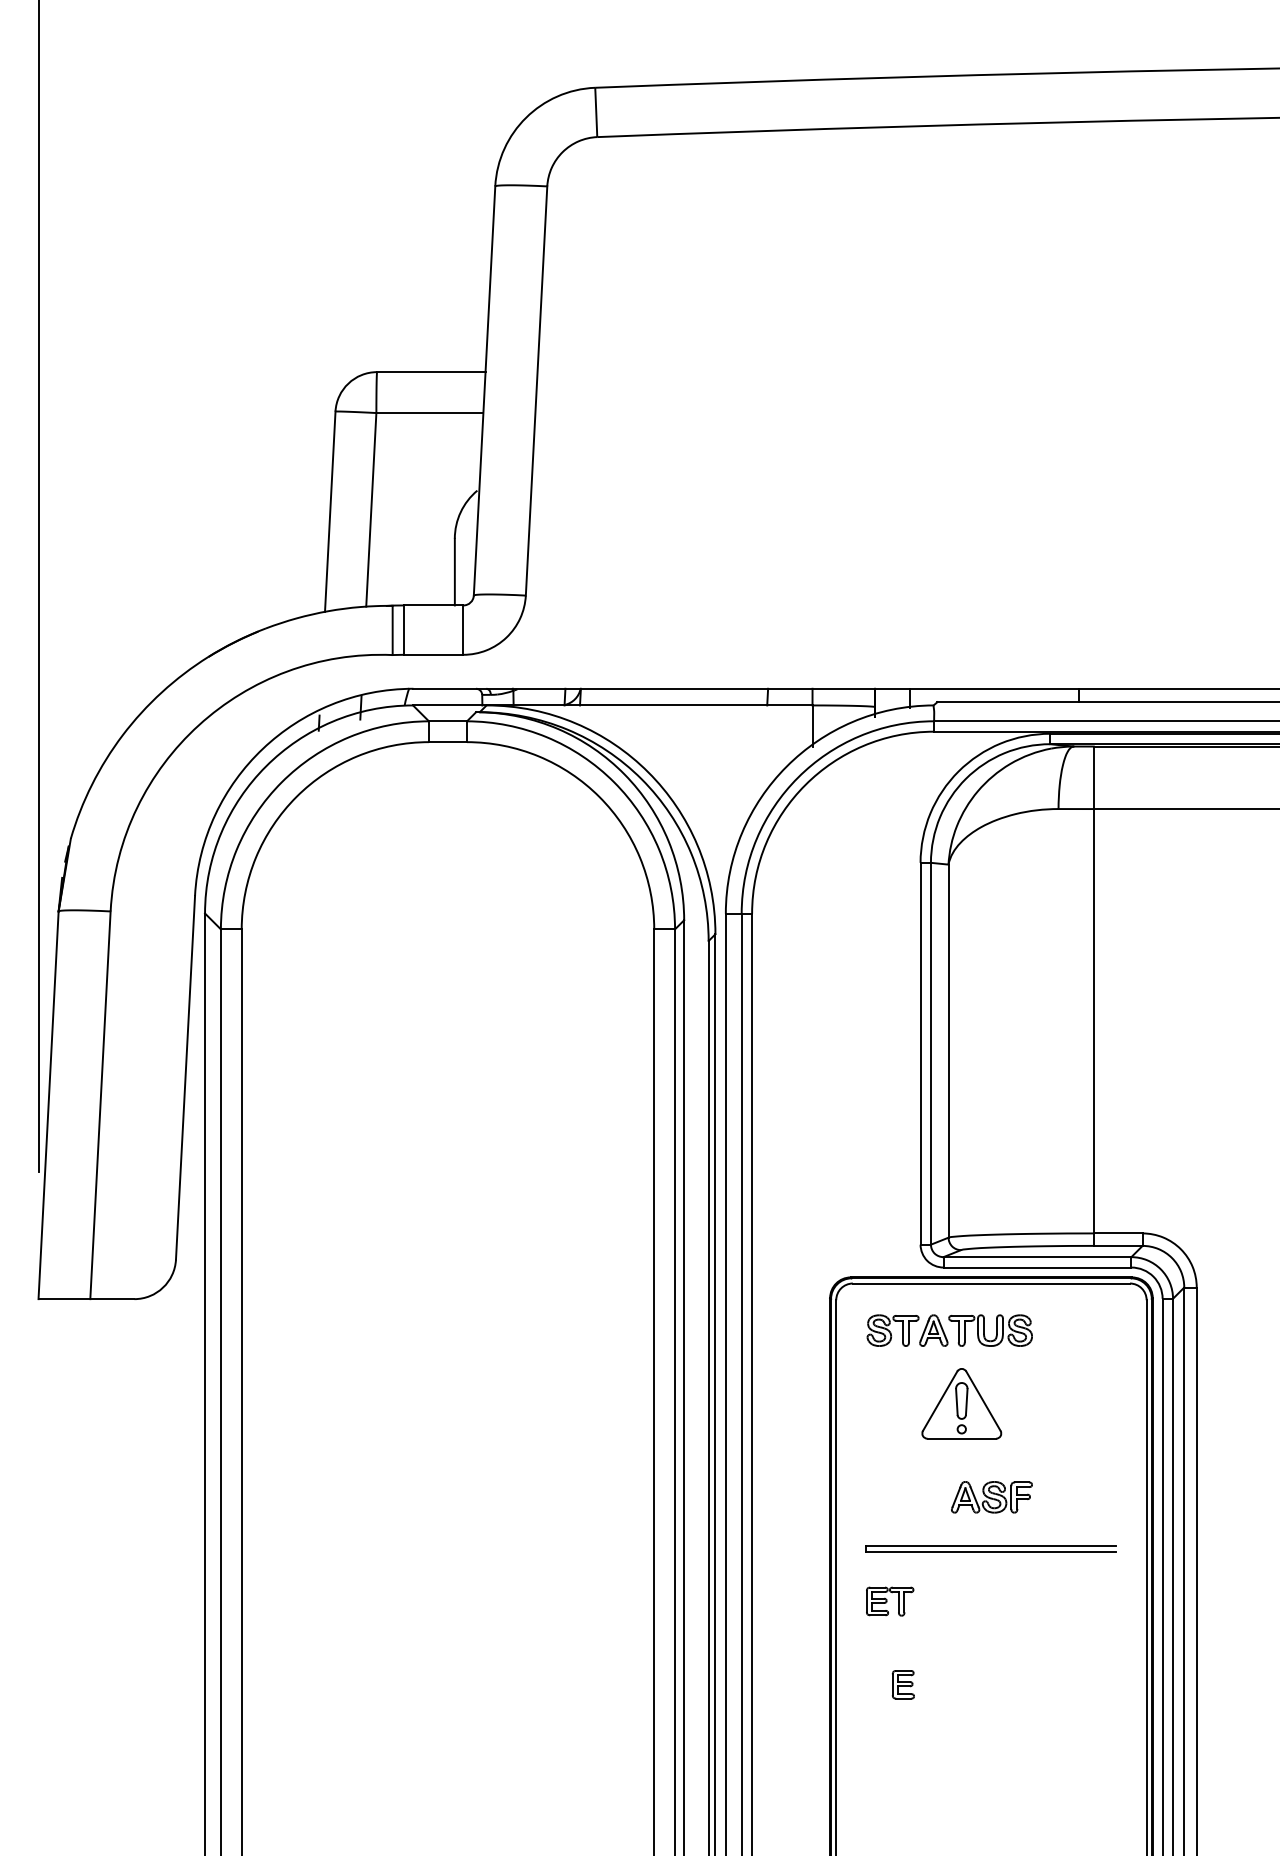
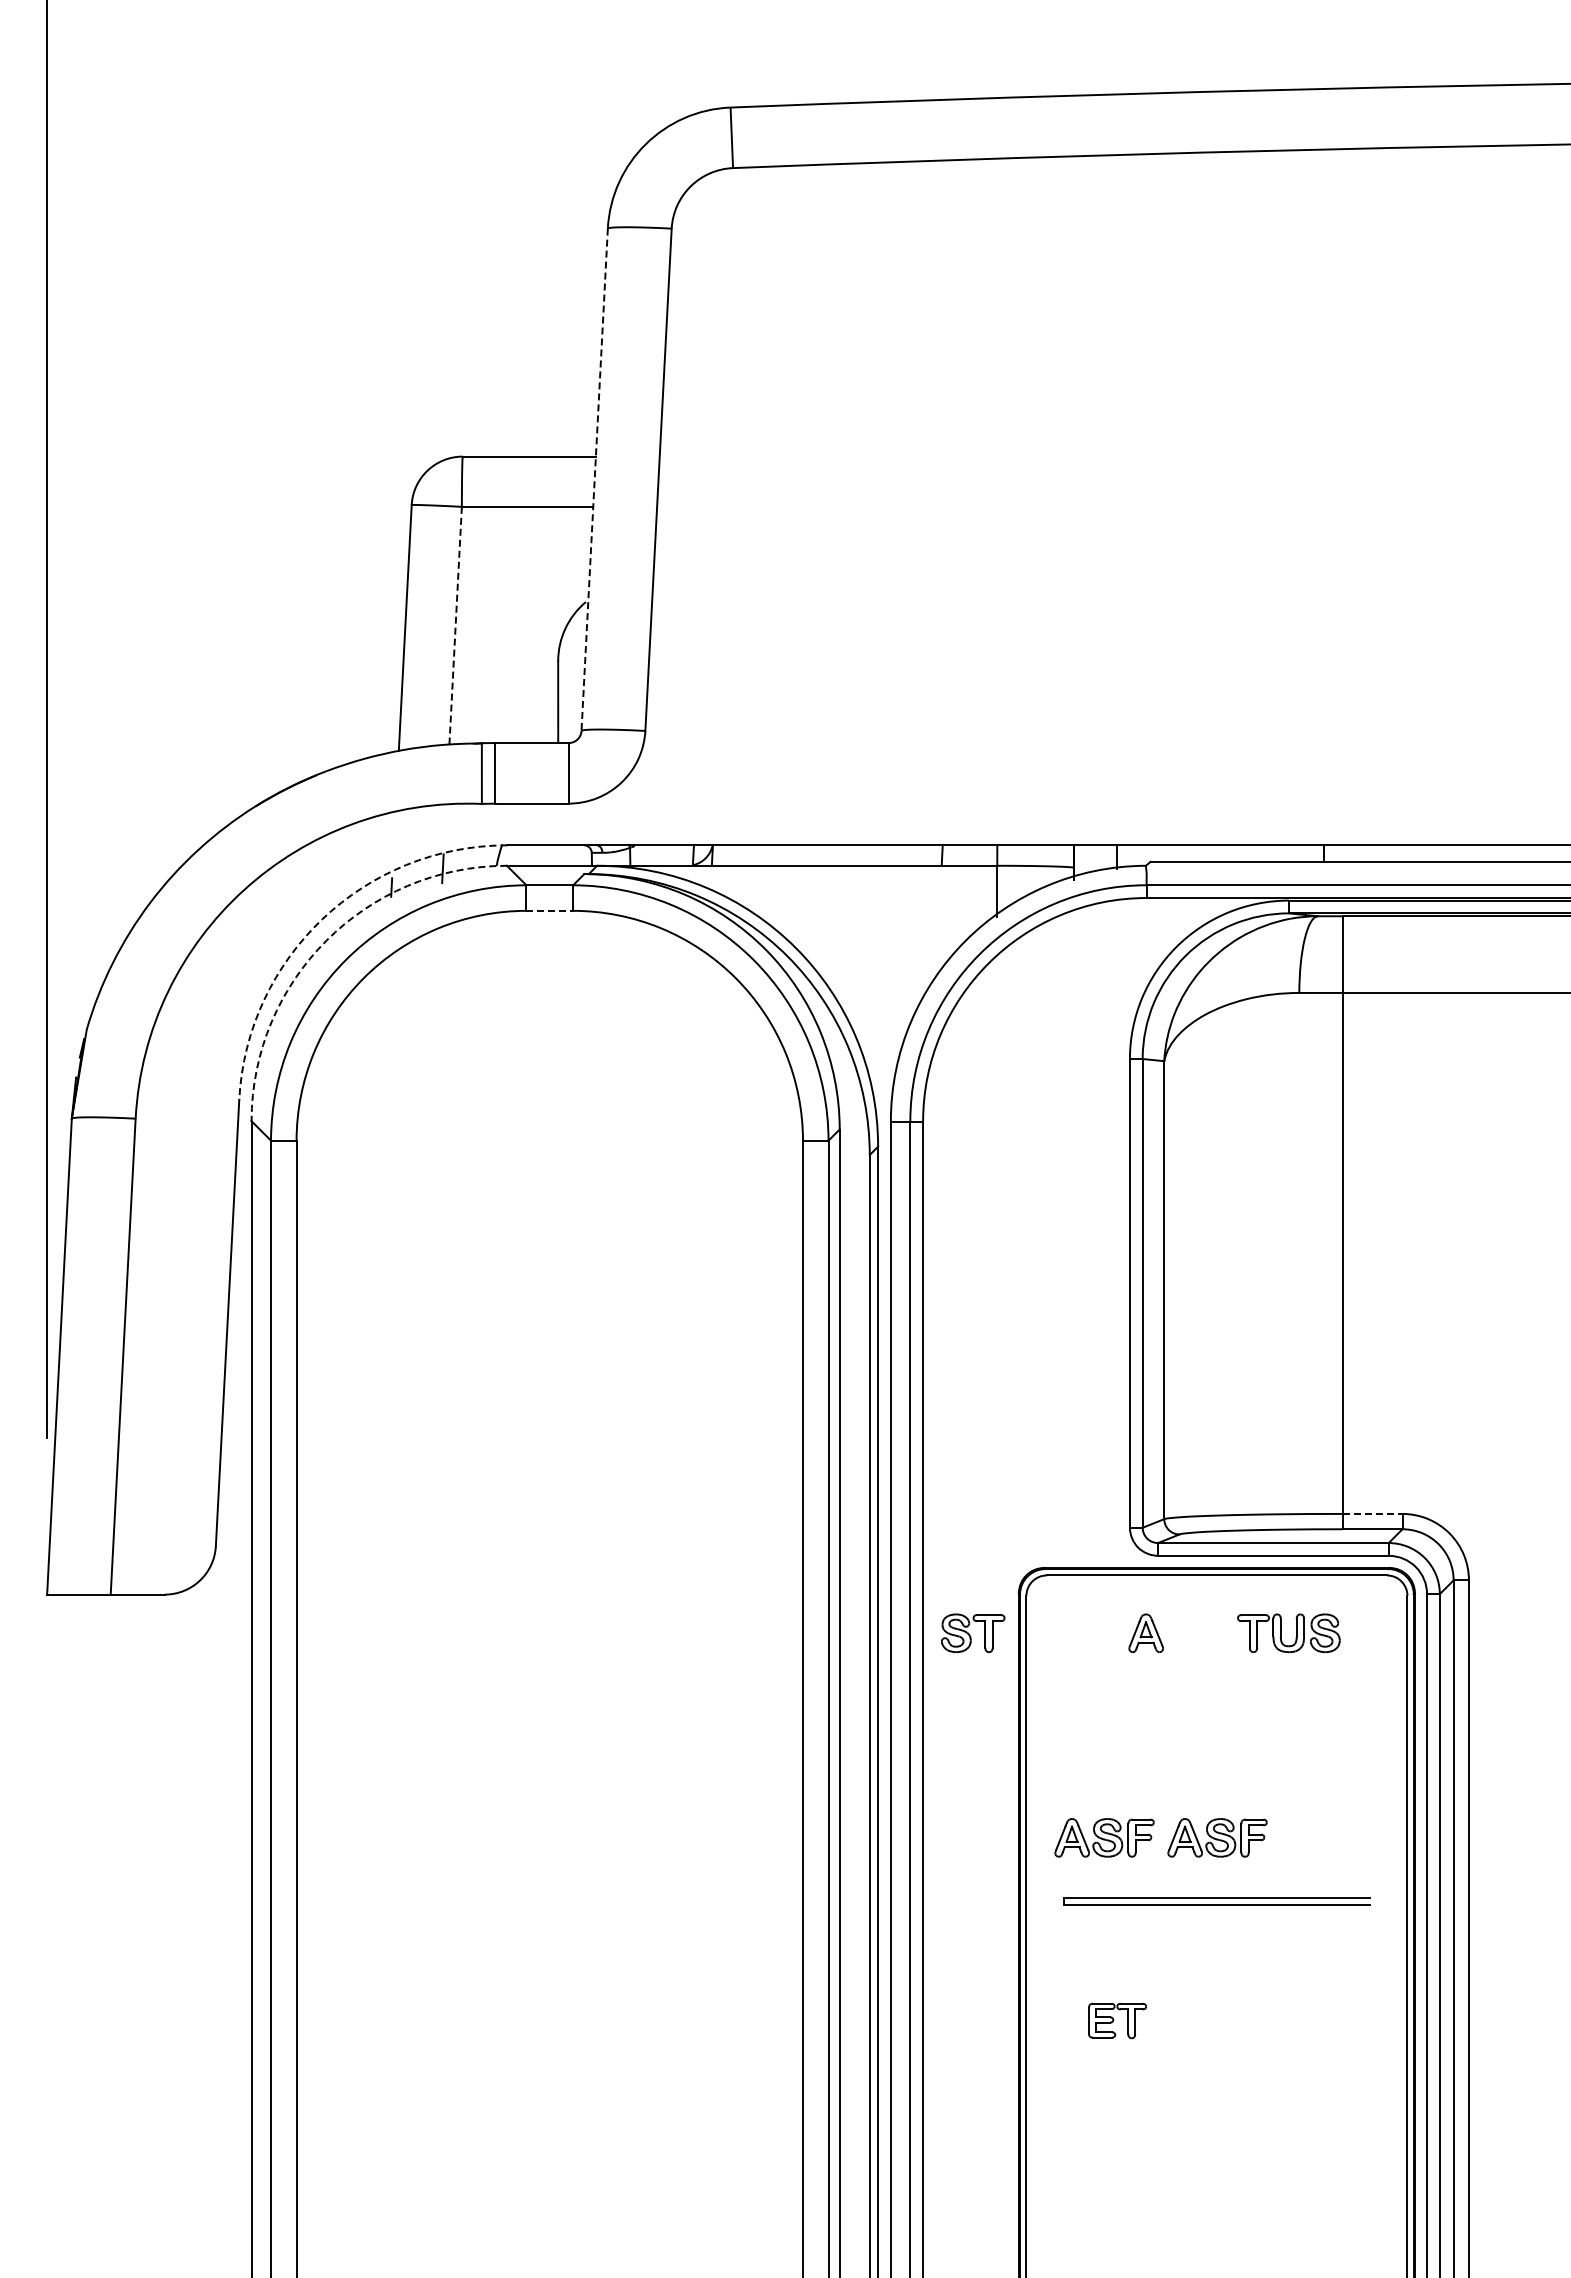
line: (484, 391) -> (594, 480), solid -> dashed
line: (371, 509) -> (455, 625), solid -> dashed
line: (448, 741) -> (550, 910), solid -> dashed
arc: (262, 749) -> (322, 919), solid -> dashed
arc: (266, 766) -> (326, 940), solid -> dashed
line: (1118, 1233) -> (1372, 1513), solid -> dashed
part: (893, 1330) -> (973, 1632), moved
part: (984, 1330) -> (1281, 1632), moved
part: (961, 1403) -> (1180, 1722), removed
part: (899, 1496) -> (1104, 1837), added
part: (890, 1601) -> (1117, 2020), moved
part: (903, 1684) -> (1108, 2067), removed

